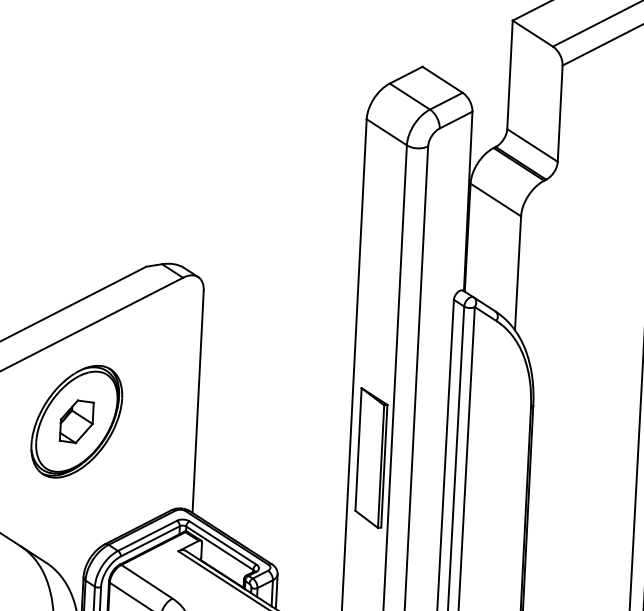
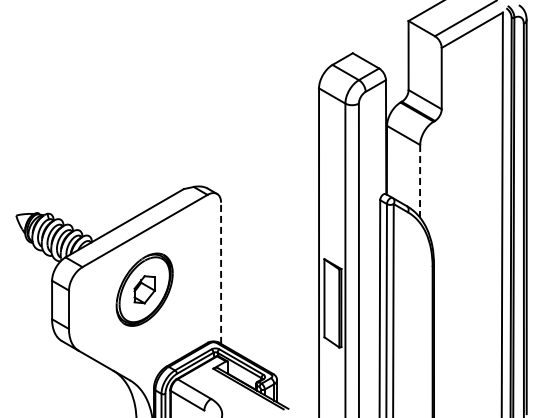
line: (518, 273) -> (420, 181), solid -> dashed
line: (198, 402) -> (221, 273), solid -> dashed

